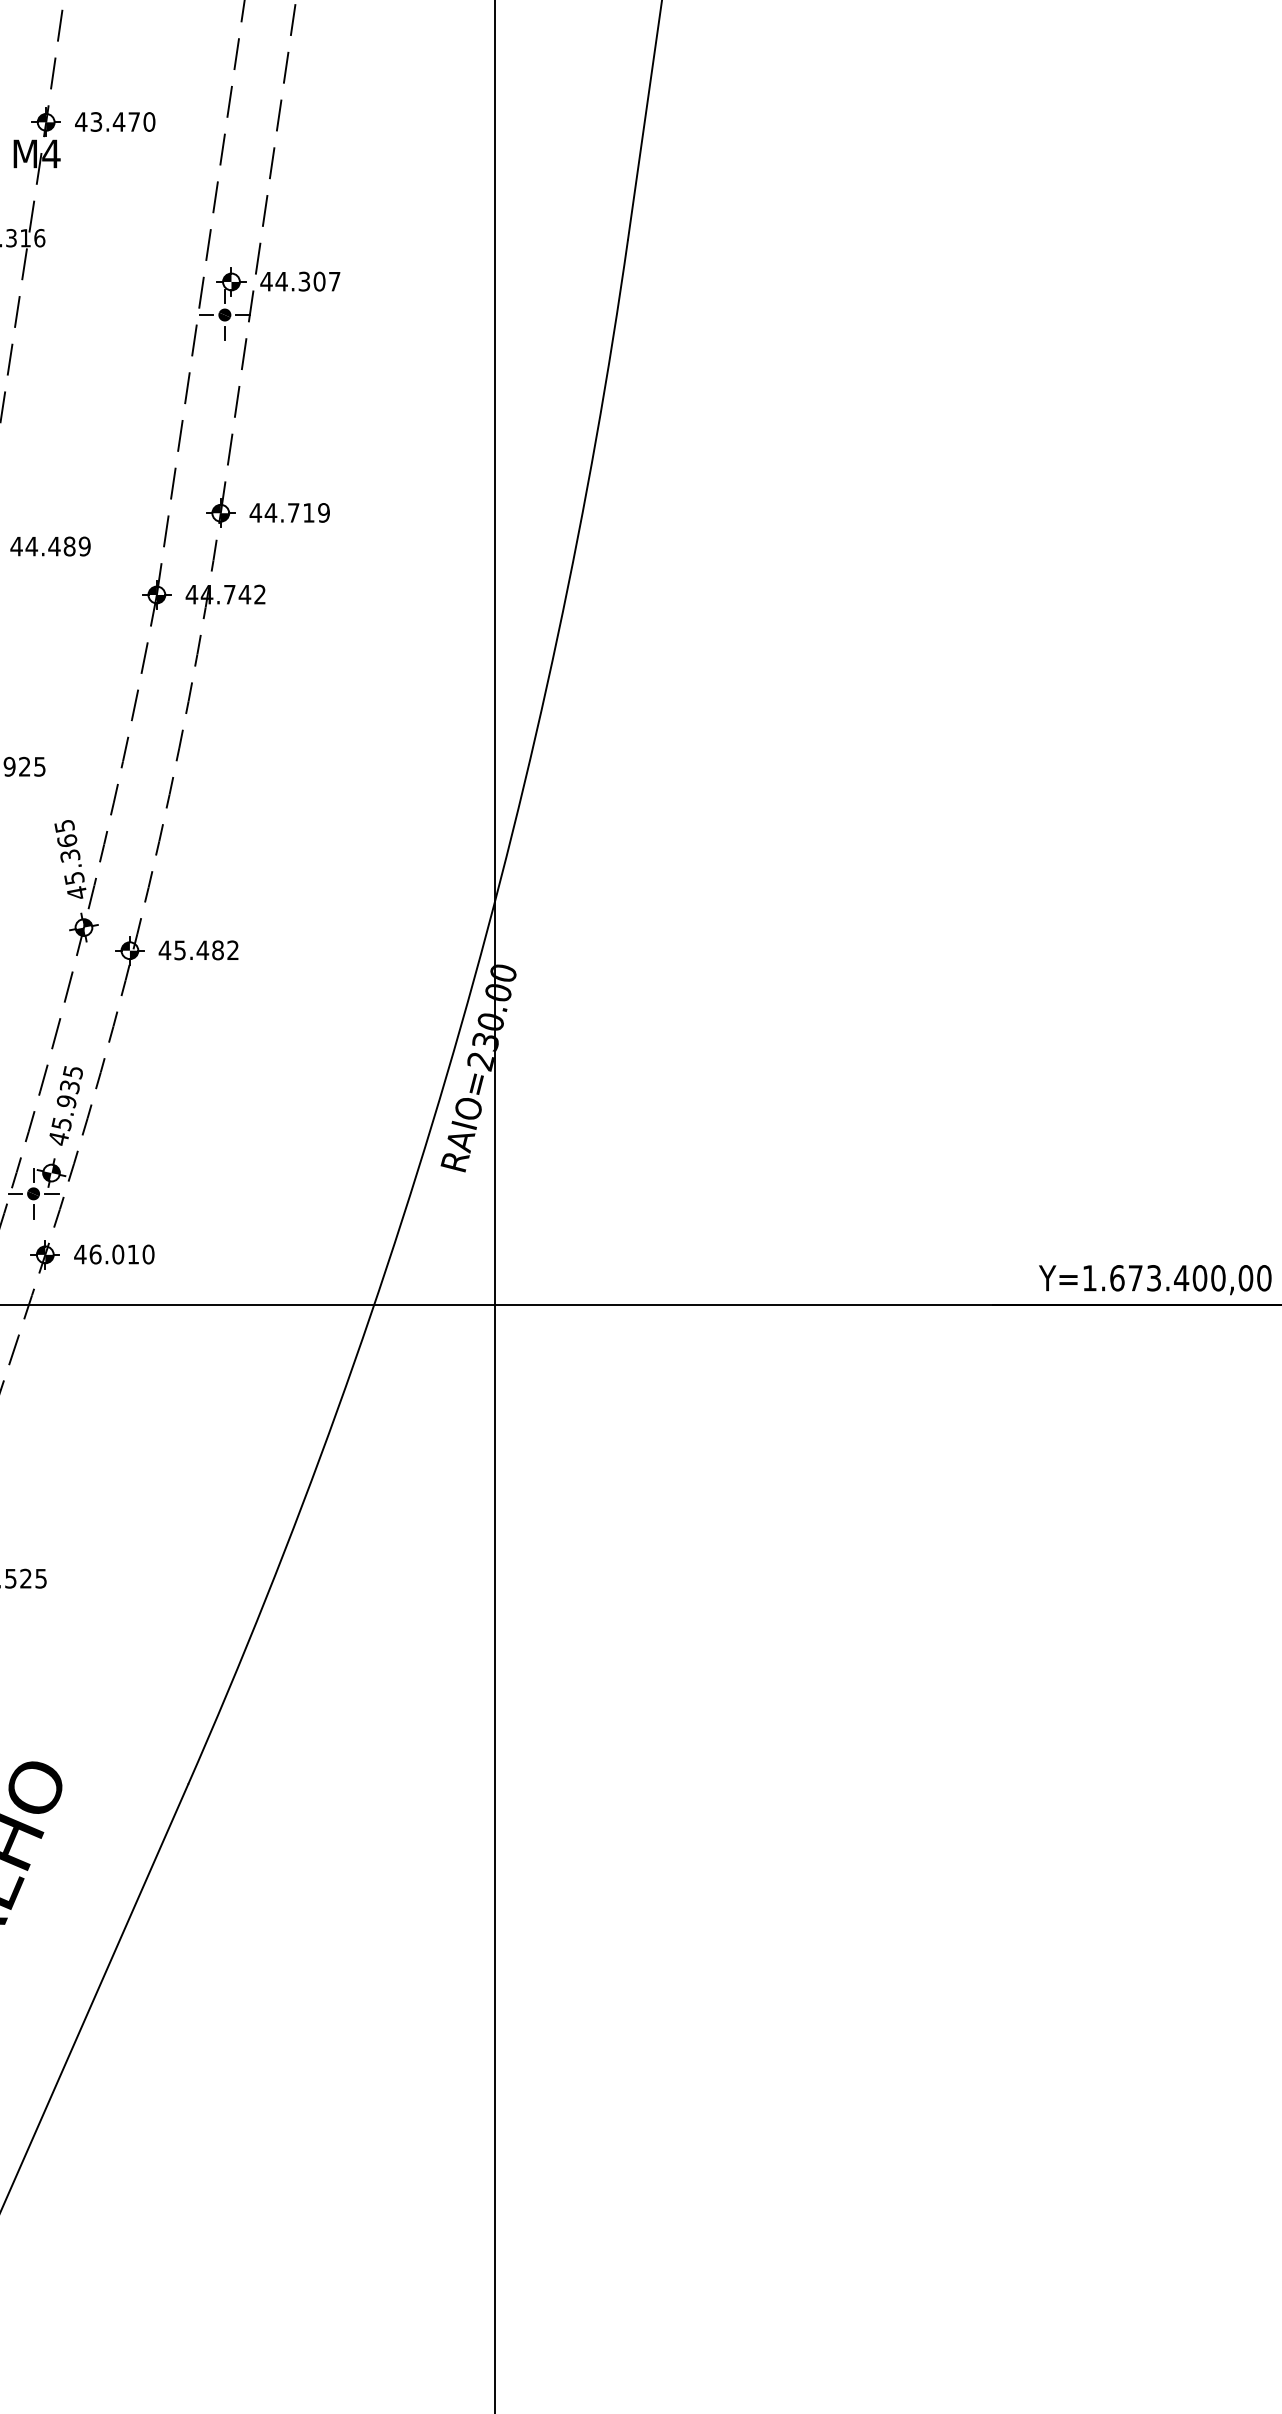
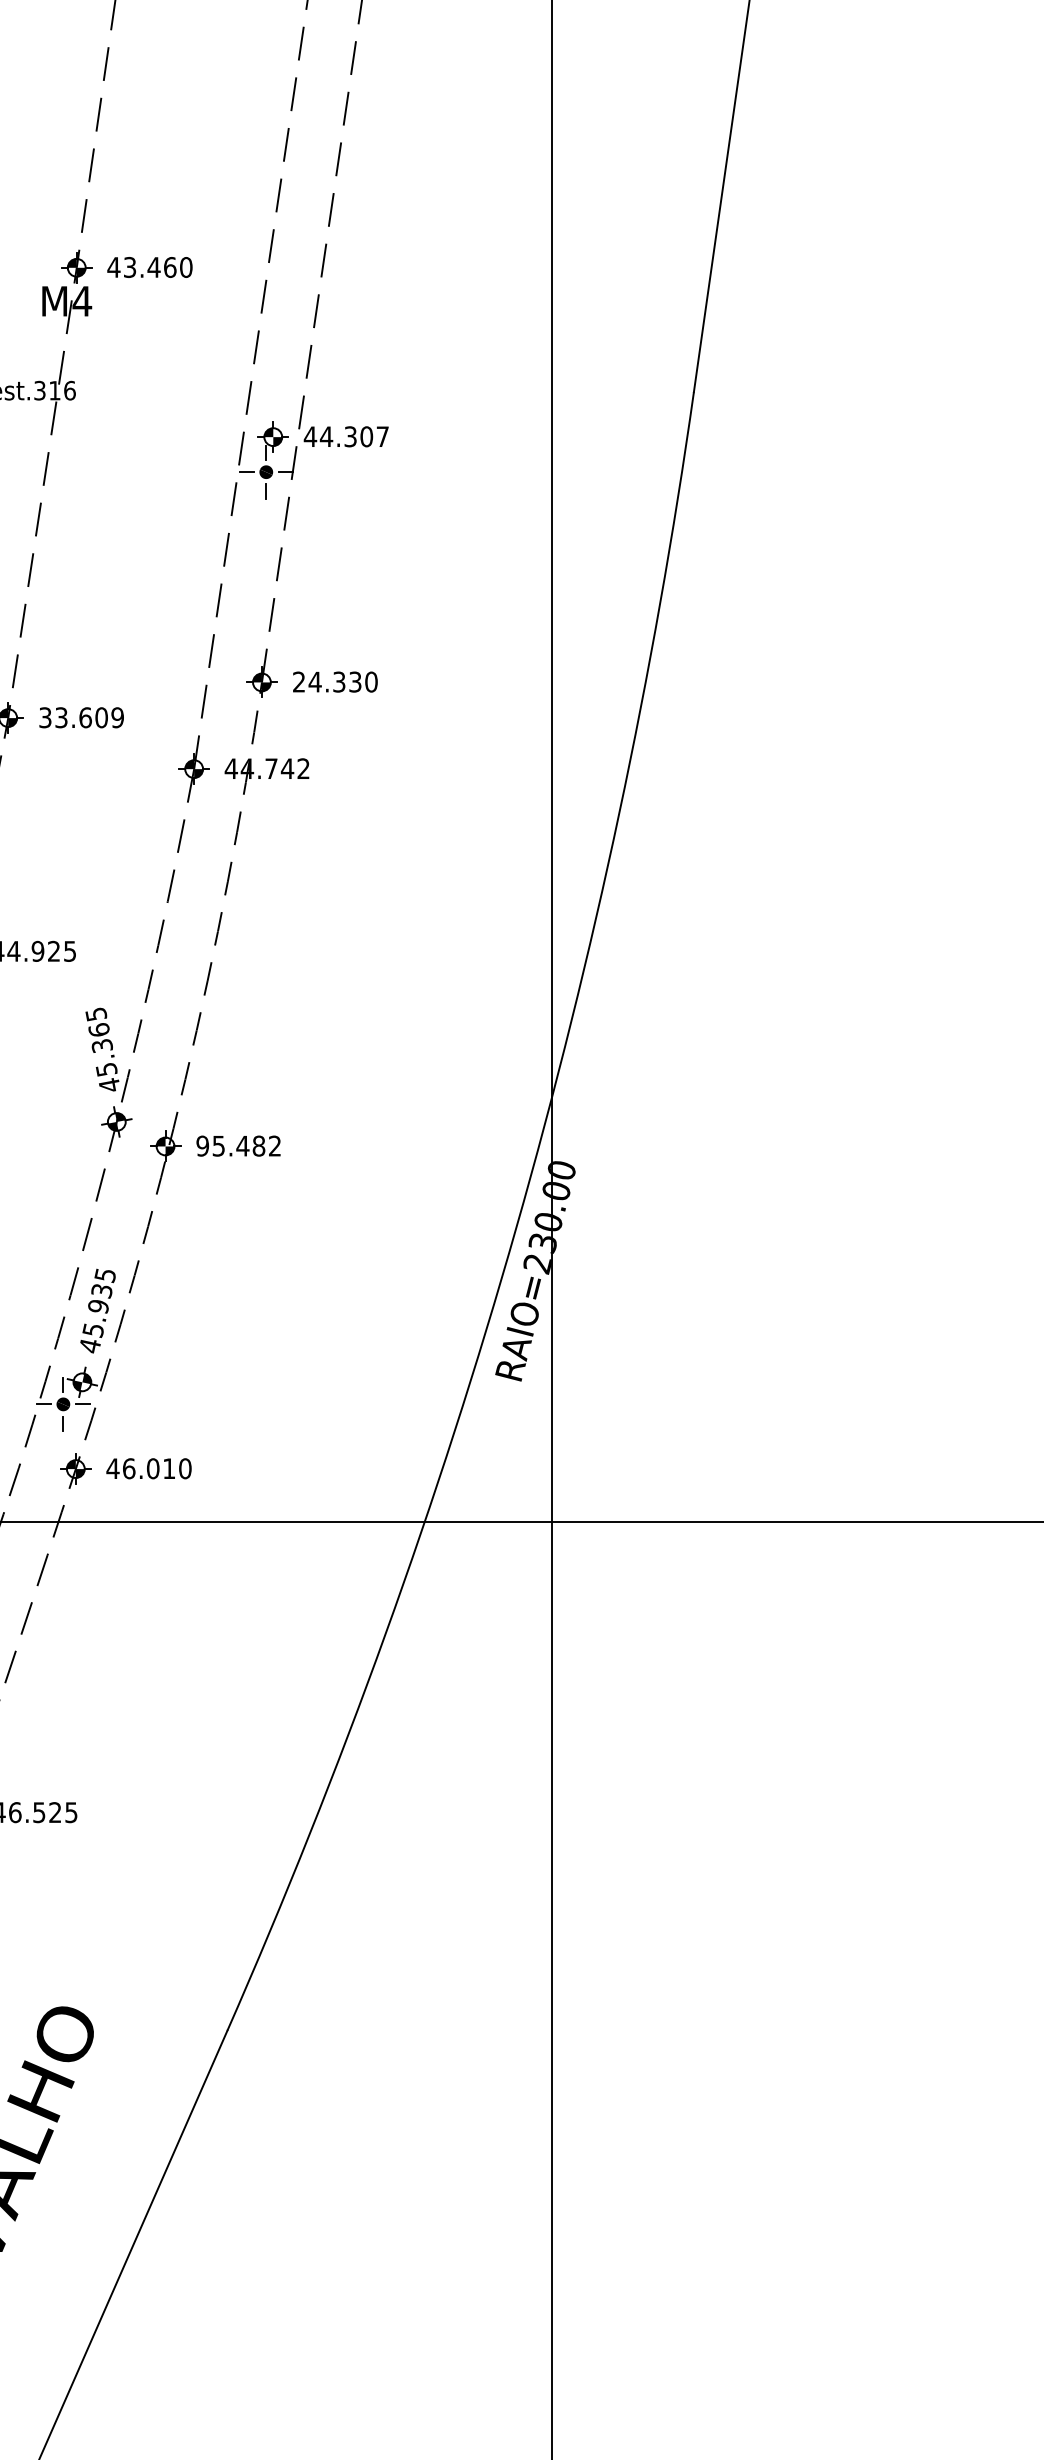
text: (134, 121) -> (170, 266), 43.470 -> 43.460
text: (289, 512) -> (334, 681), 44.719 -> 24.330
text: (42, 546) -> (72, 717), 44.489 -> 33.609
text: (164, 950) -> (202, 1146), 45.482 -> 95.482

